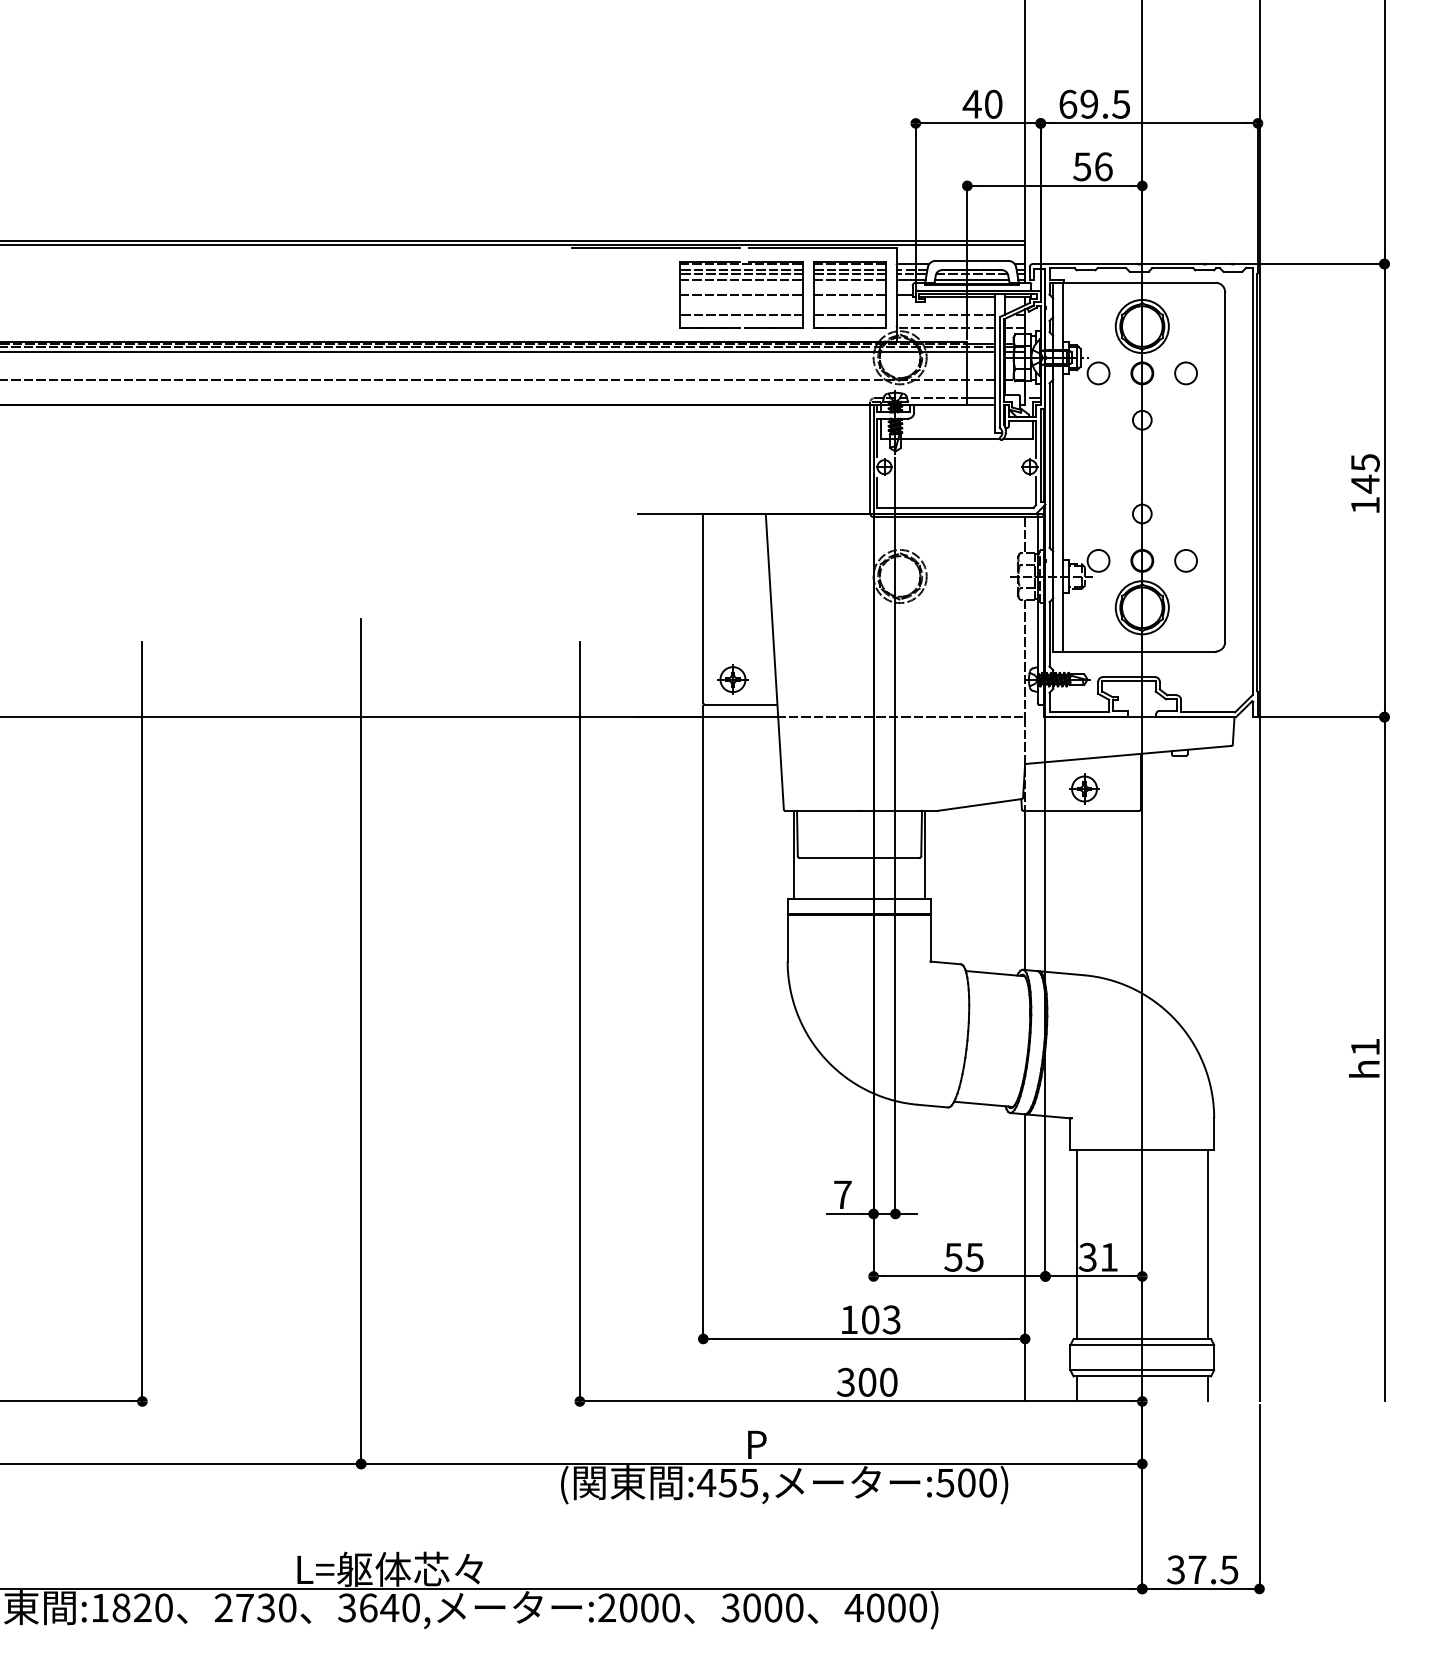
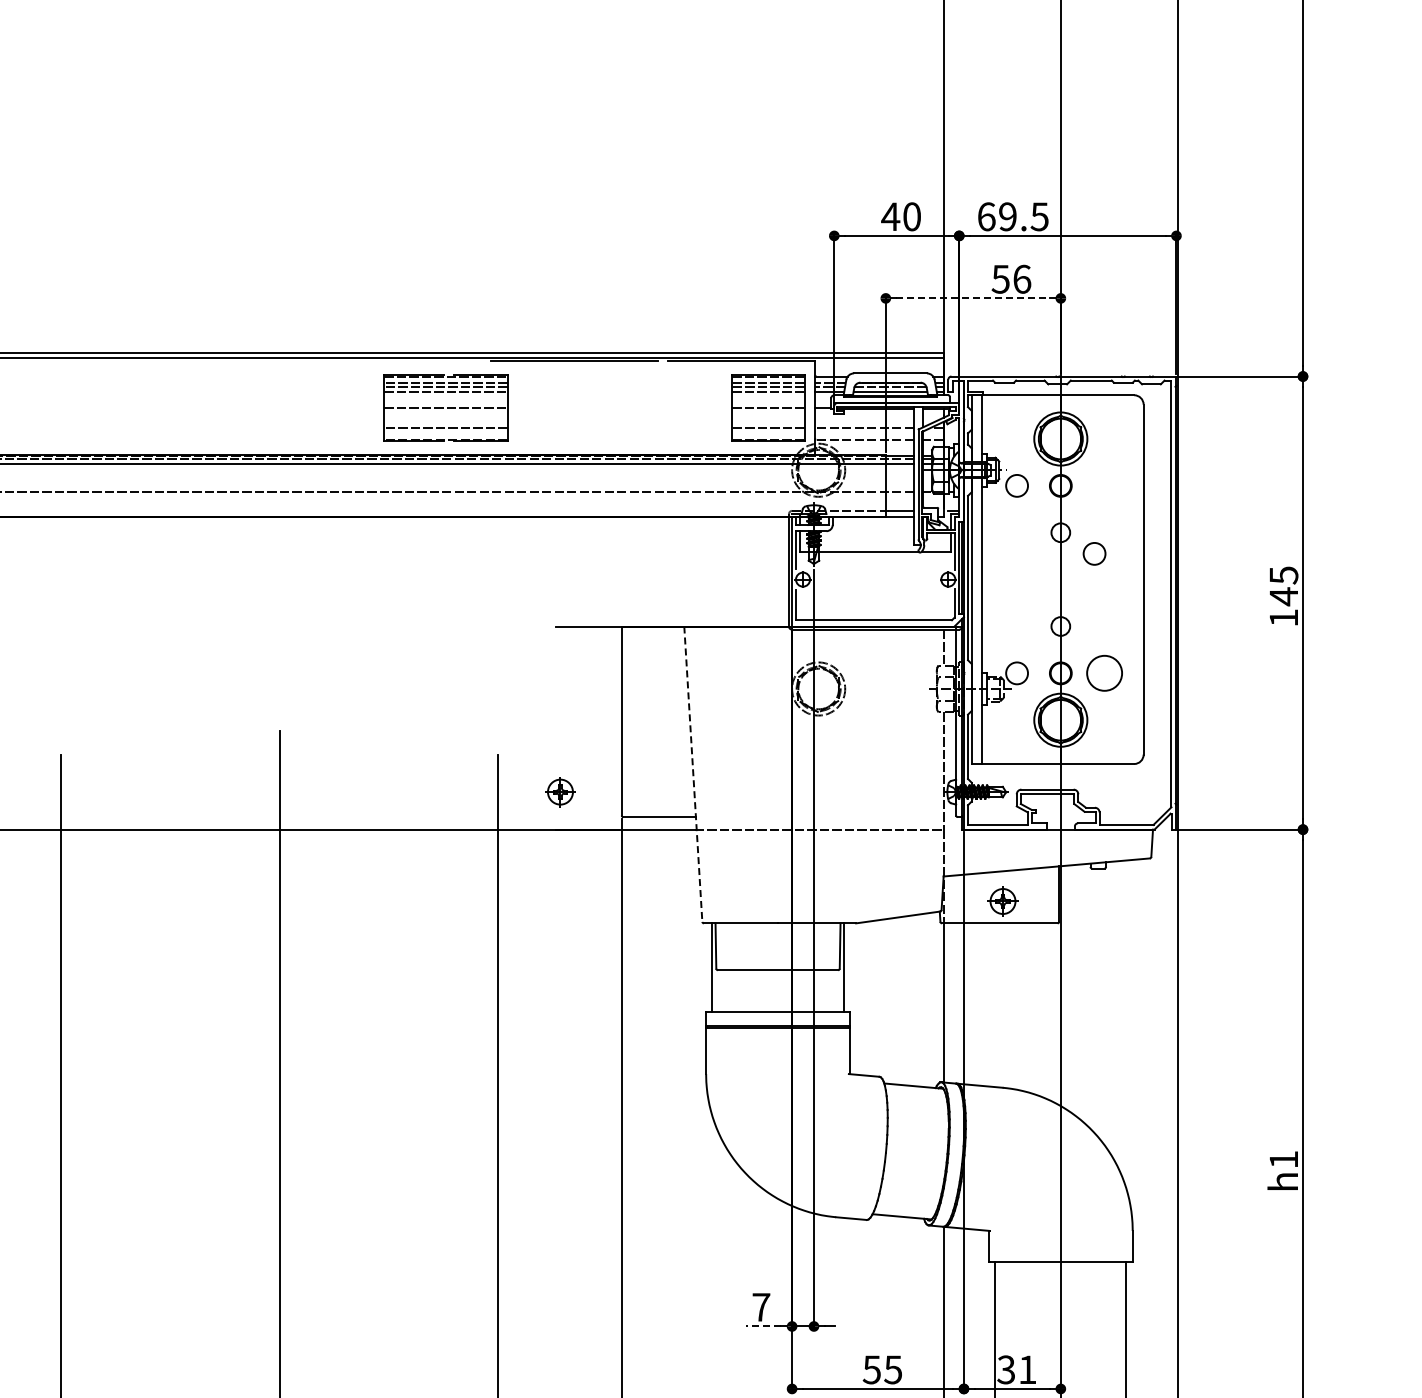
line: (1054, 185) -> (973, 297), solid -> dashed
part: (741, 294) -> (446, 406), moved
circle: (1185, 373) -> (1094, 553), moved
circle: (1185, 560) -> (1104, 672), size x1.6
line: (774, 661) -> (693, 773), solid -> dashed
part: (732, 679) -> (560, 791), moved
line: (845, 1213) -> (764, 1325), solid -> dashed

